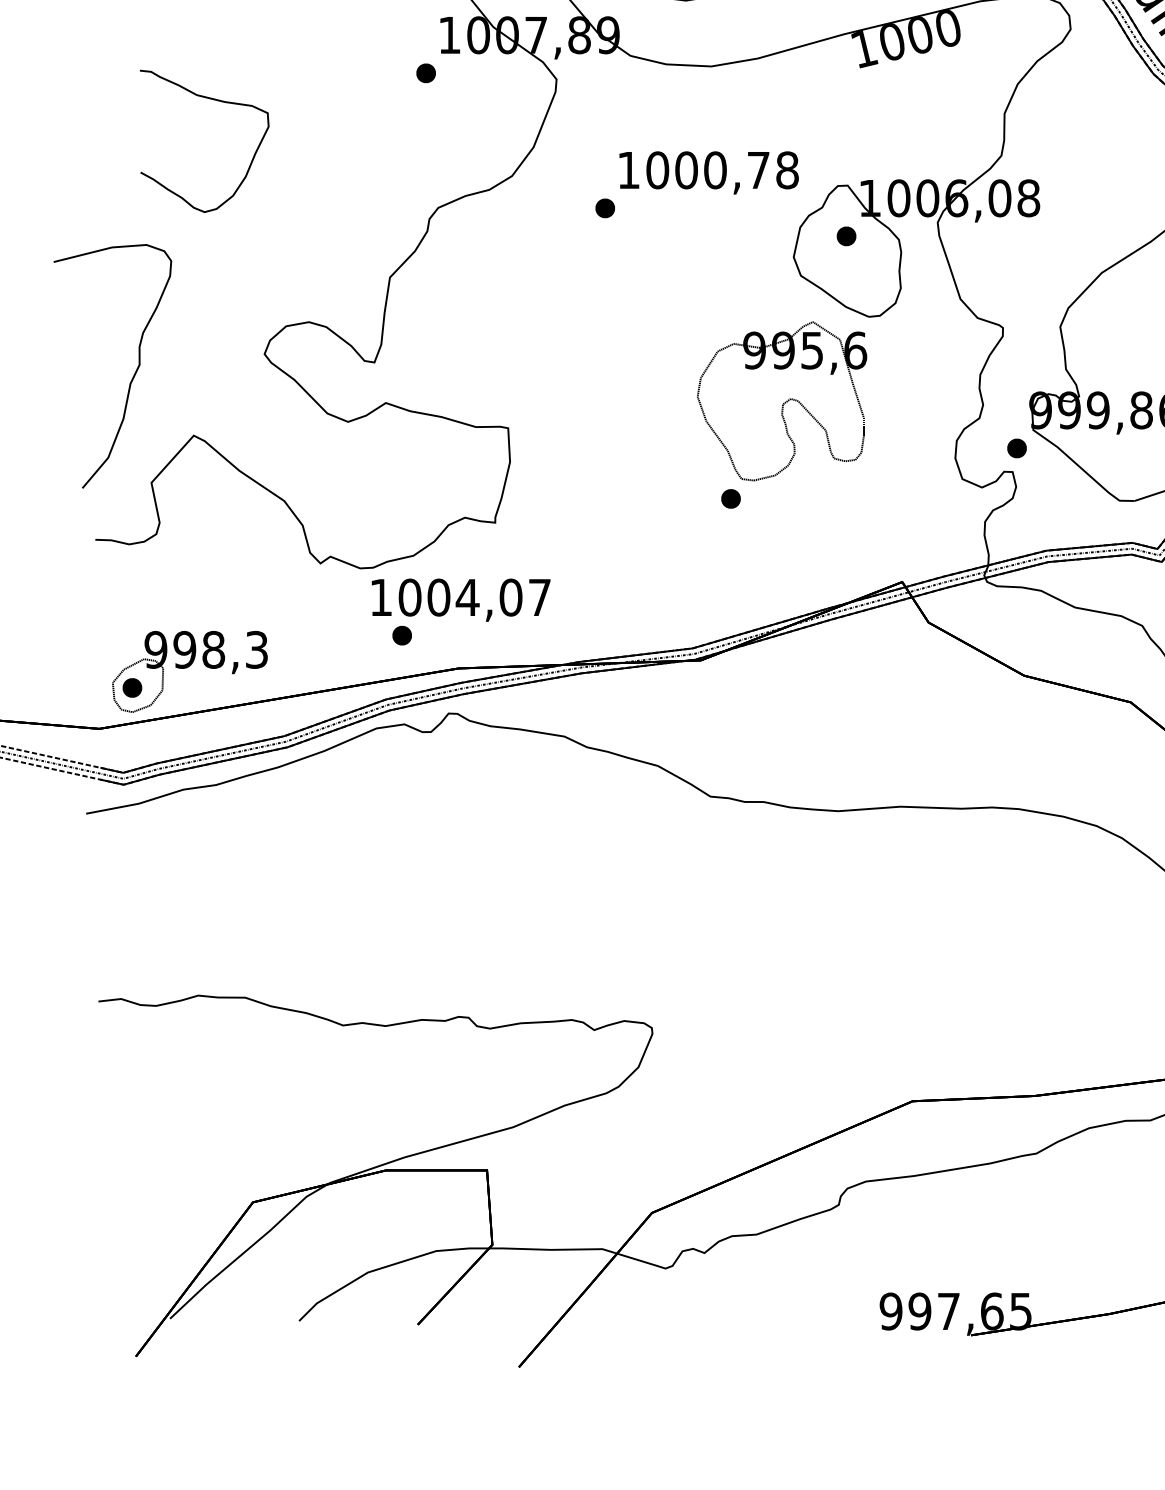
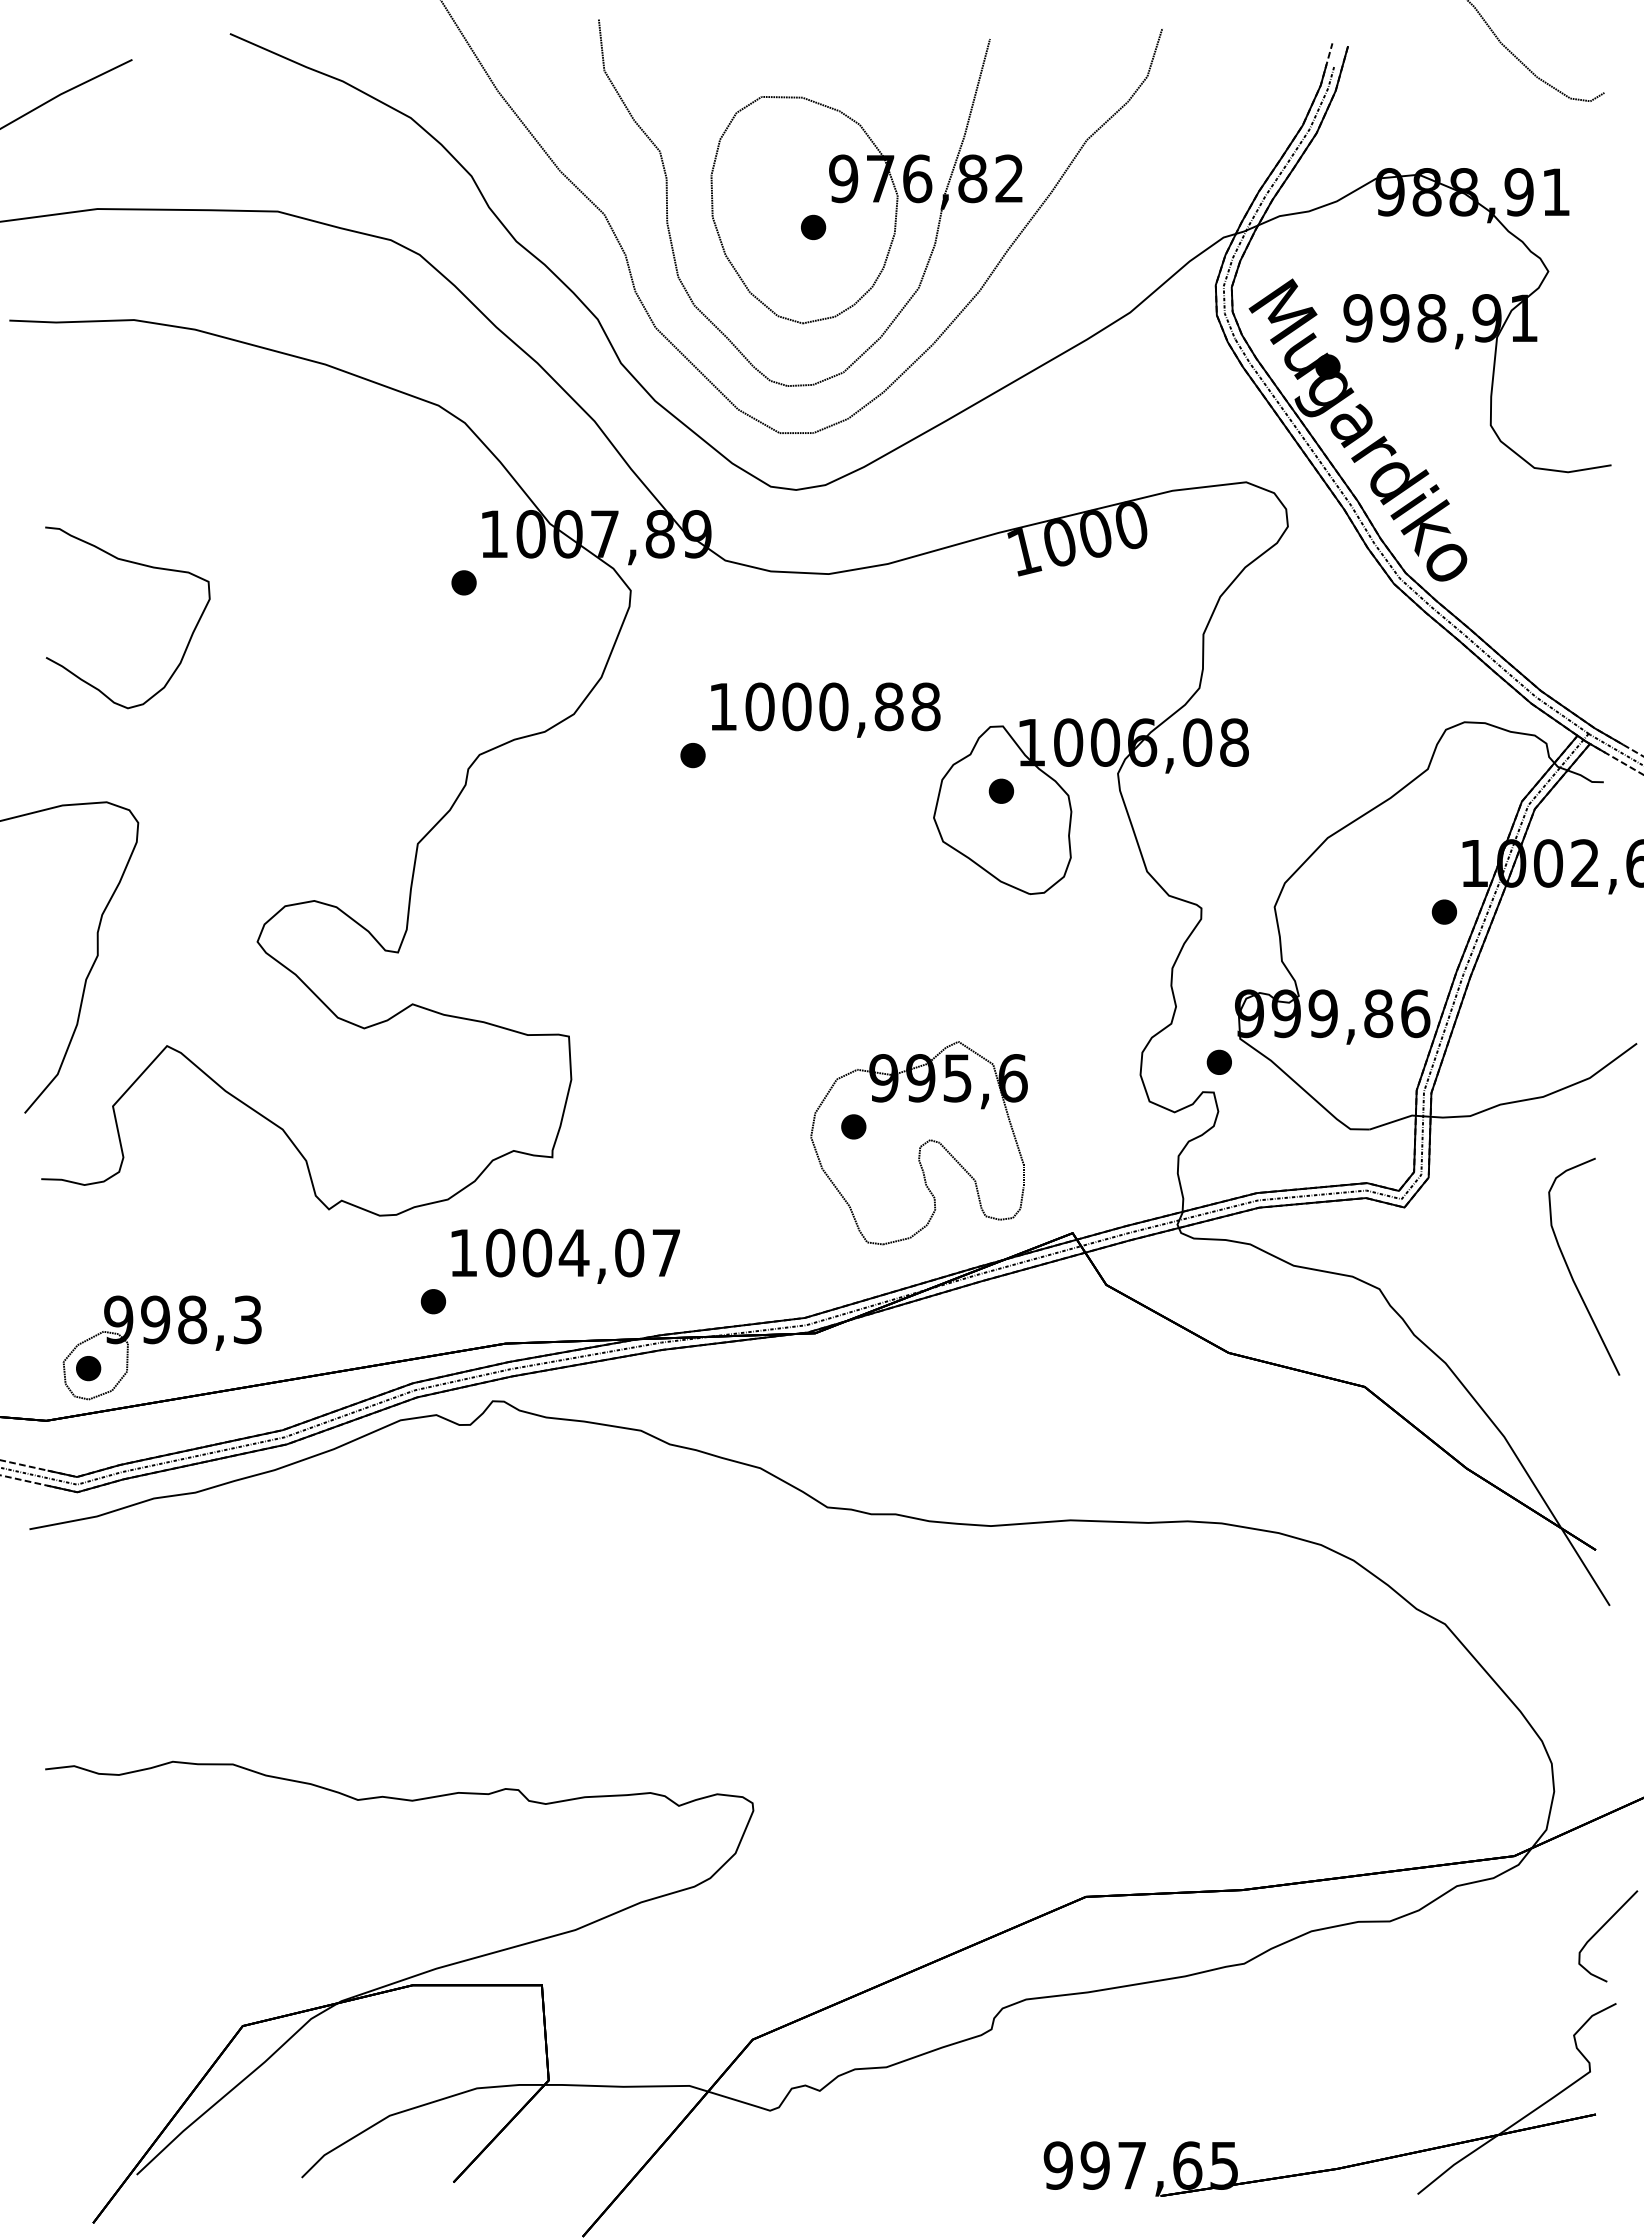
curve: (214, 100) -> (140, 565), moved
text: (758, 170) -> (888, 706), 1000,78 -> 1000,88
part: (781, 401) -> (918, 1143), moved
text: (460, 599) -> (565, 1255), moved

